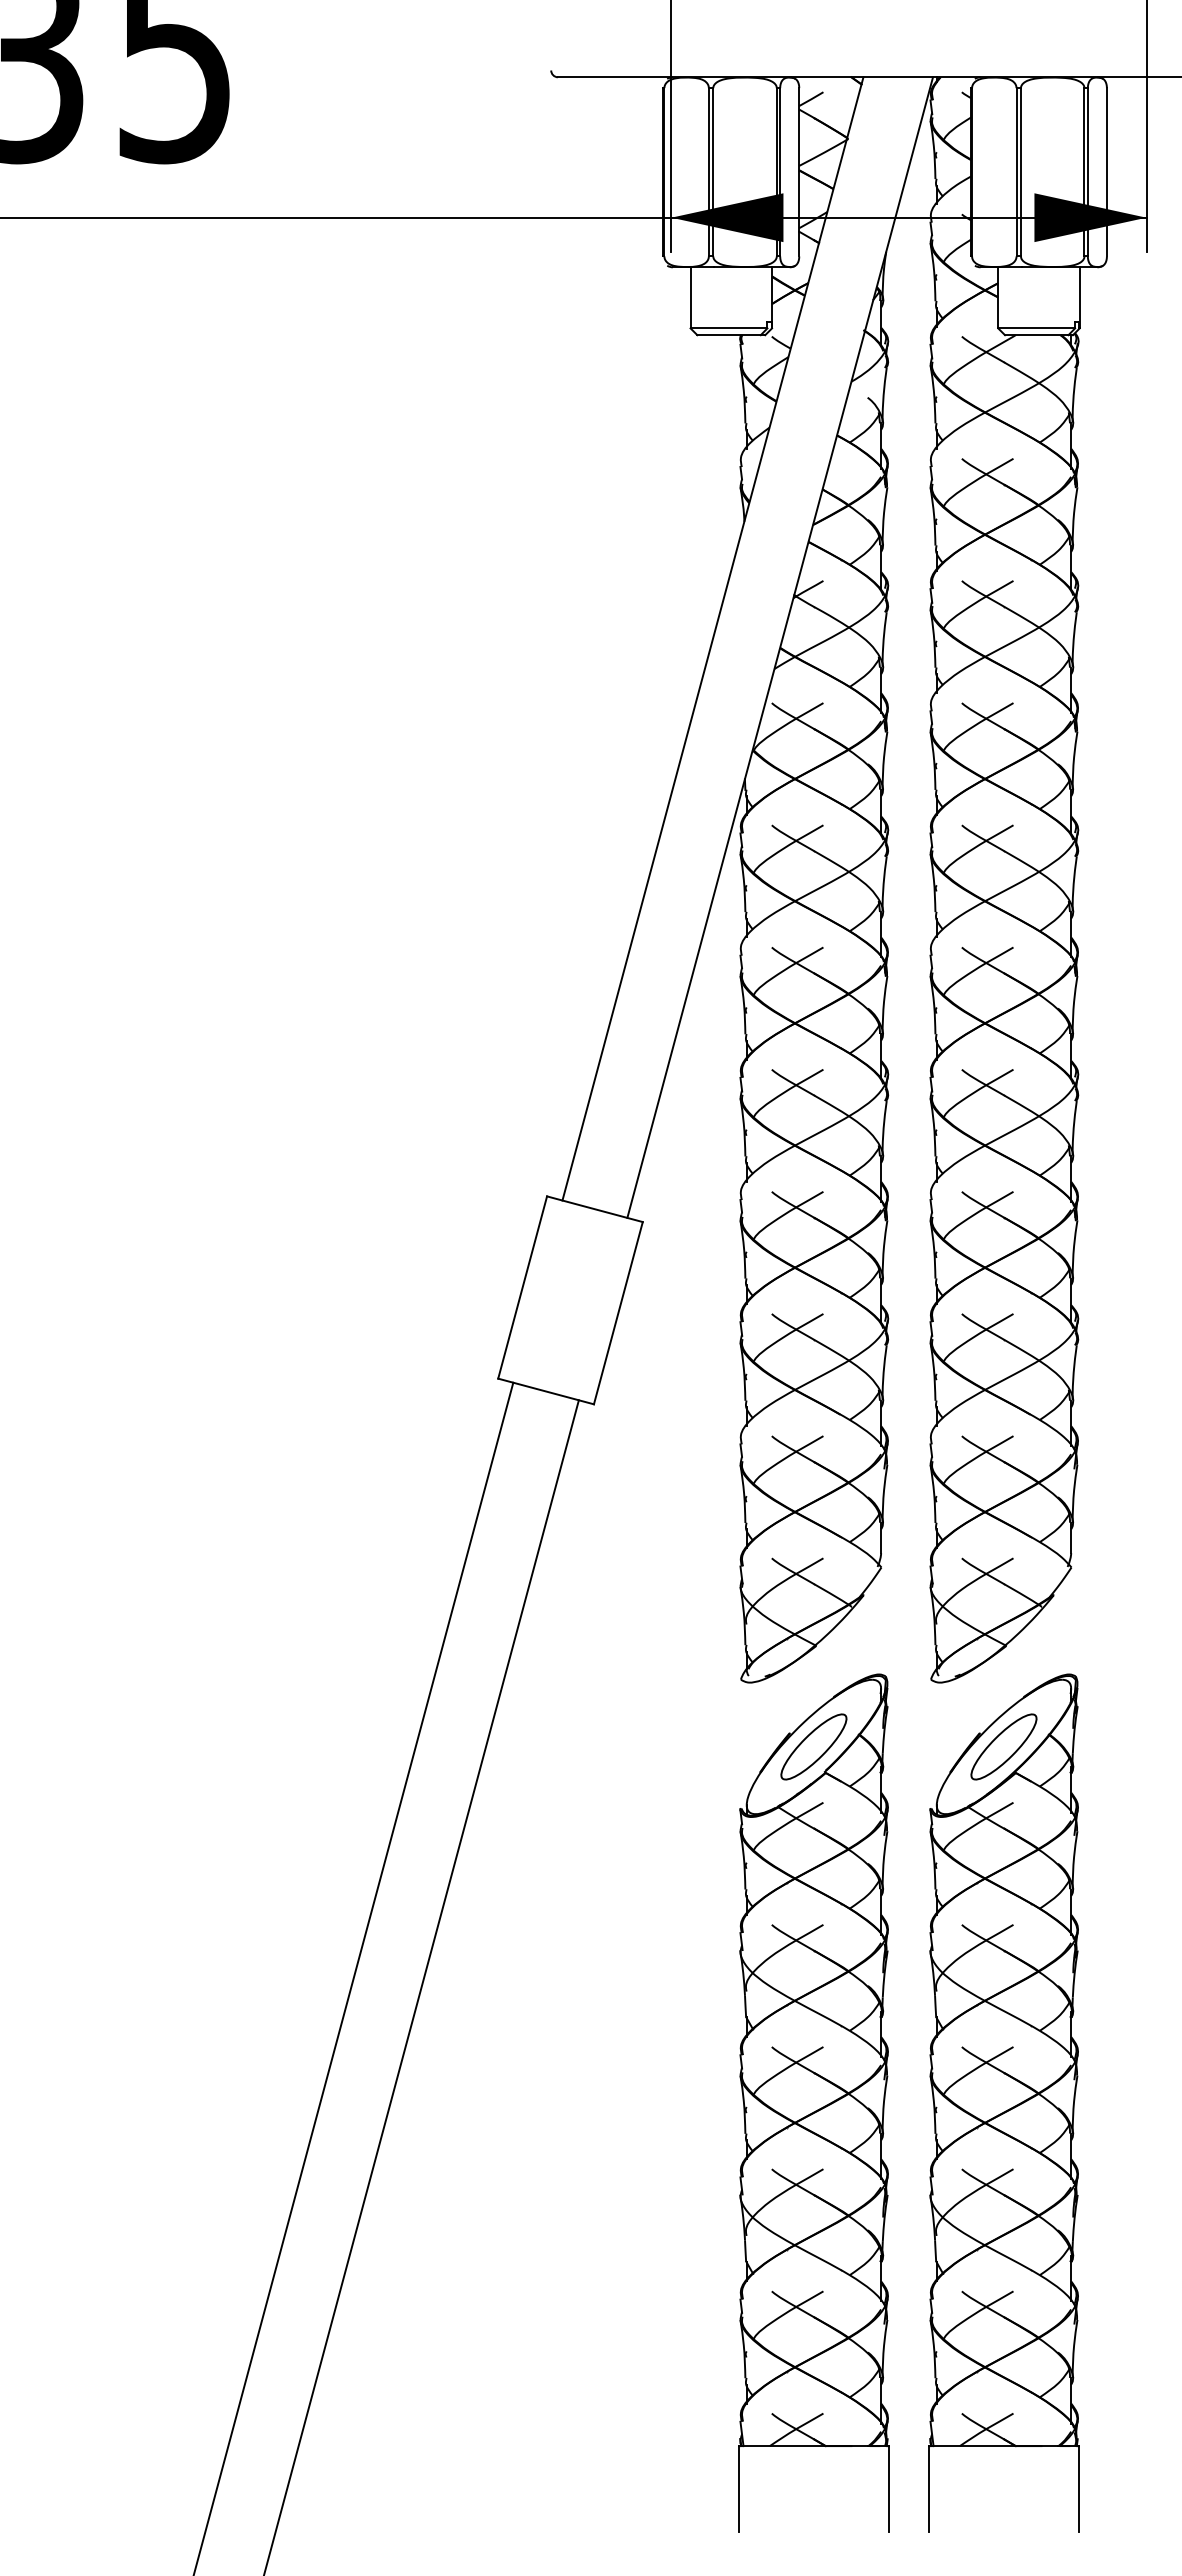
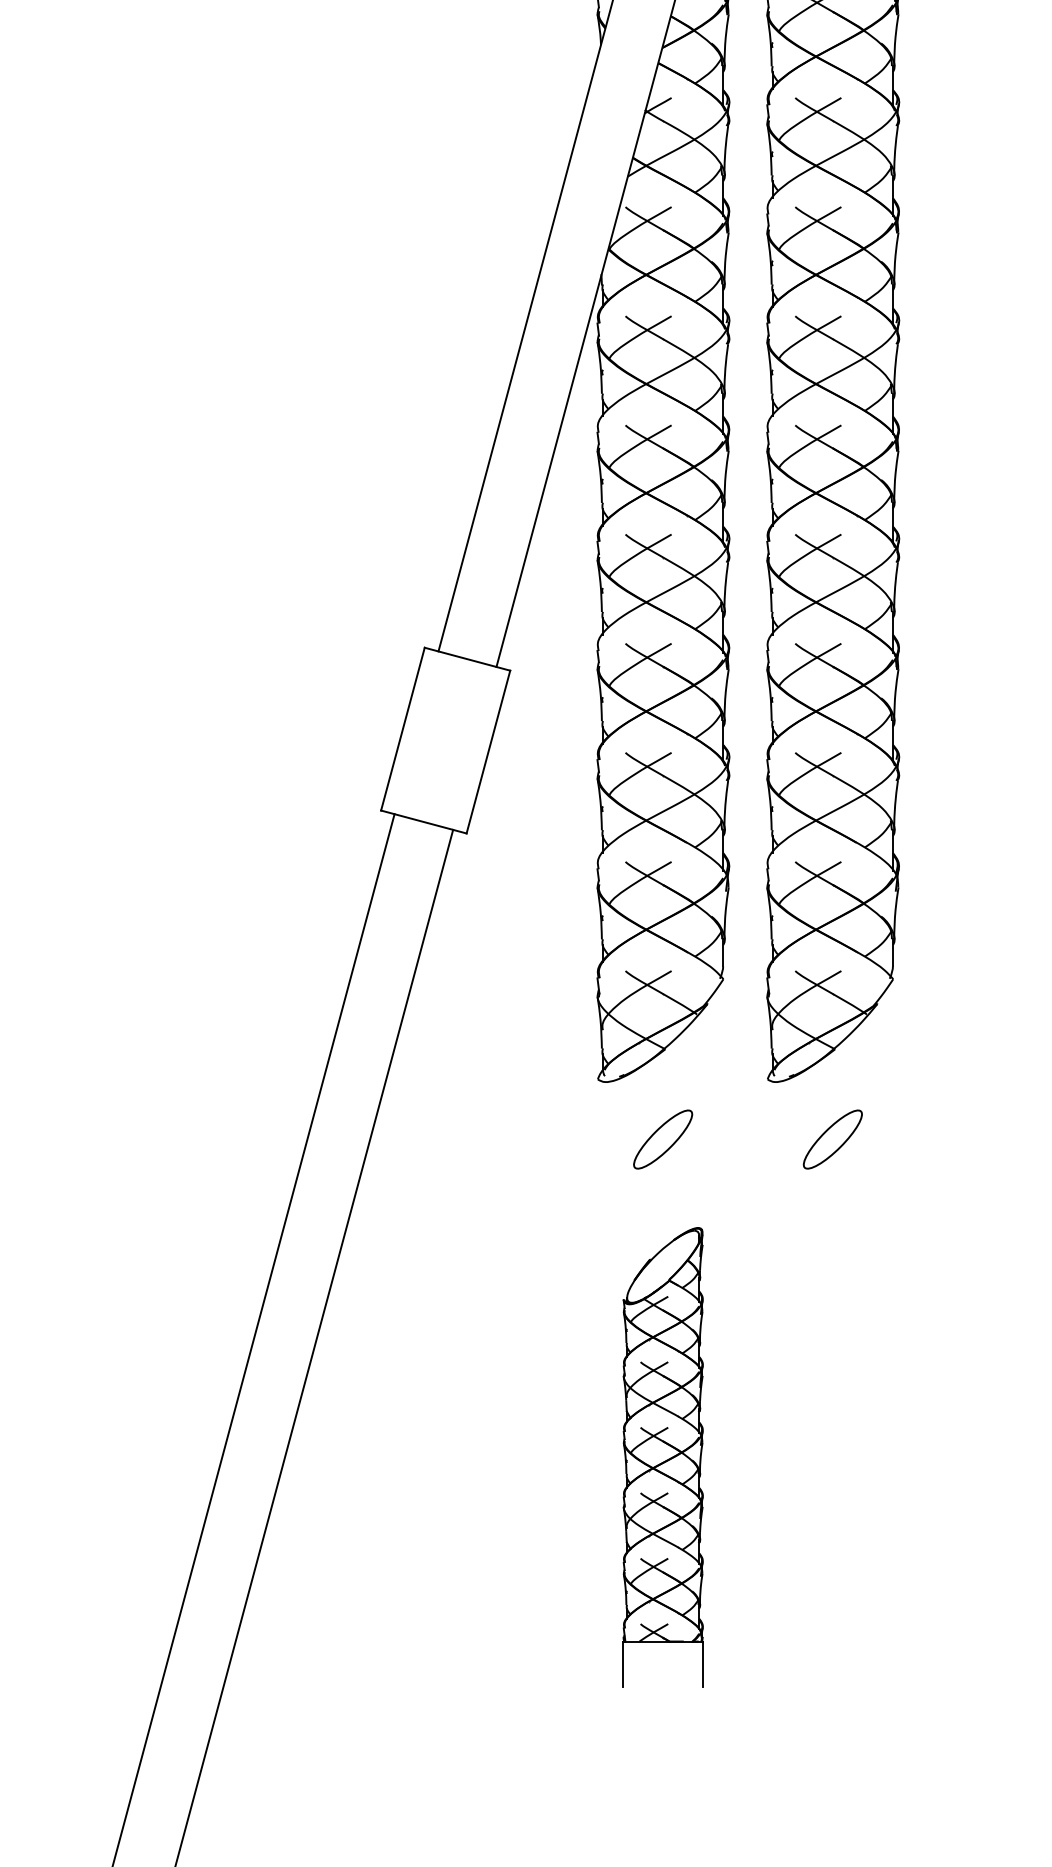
part: (813, 2102) -> (662, 1457), size x0.6
part: (1003, 2102) -> (832, 1457), removed

